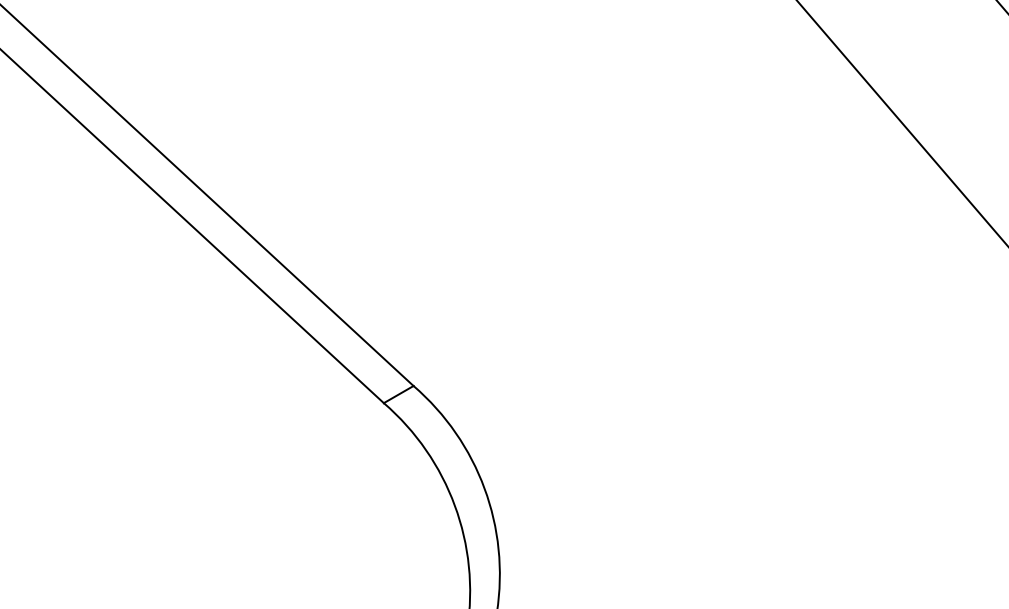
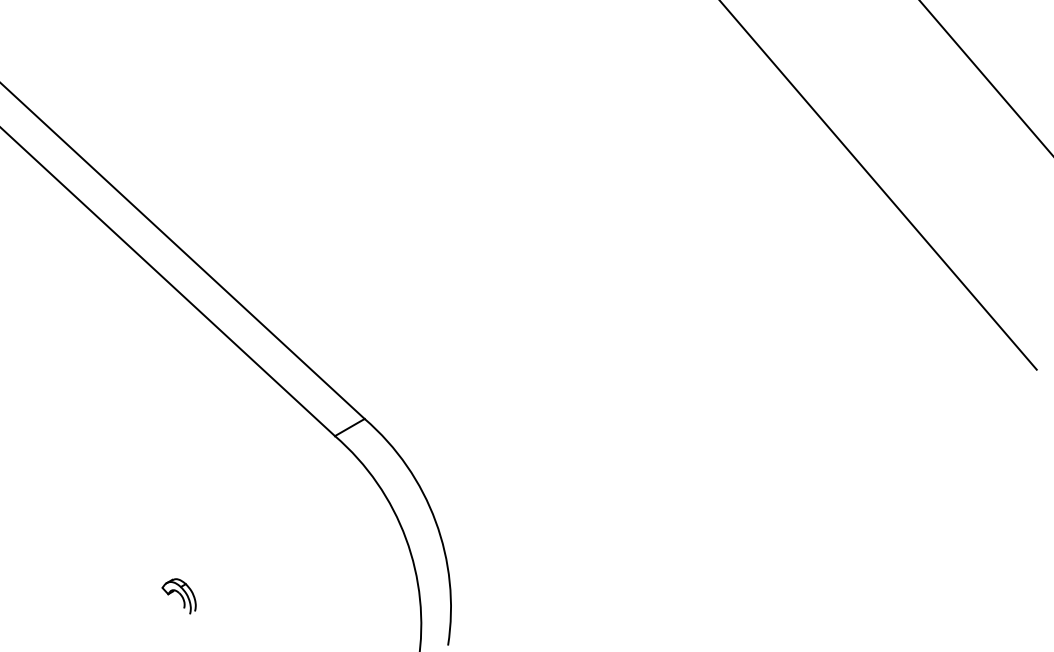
part: (227, 563) -> (178, 596), added

